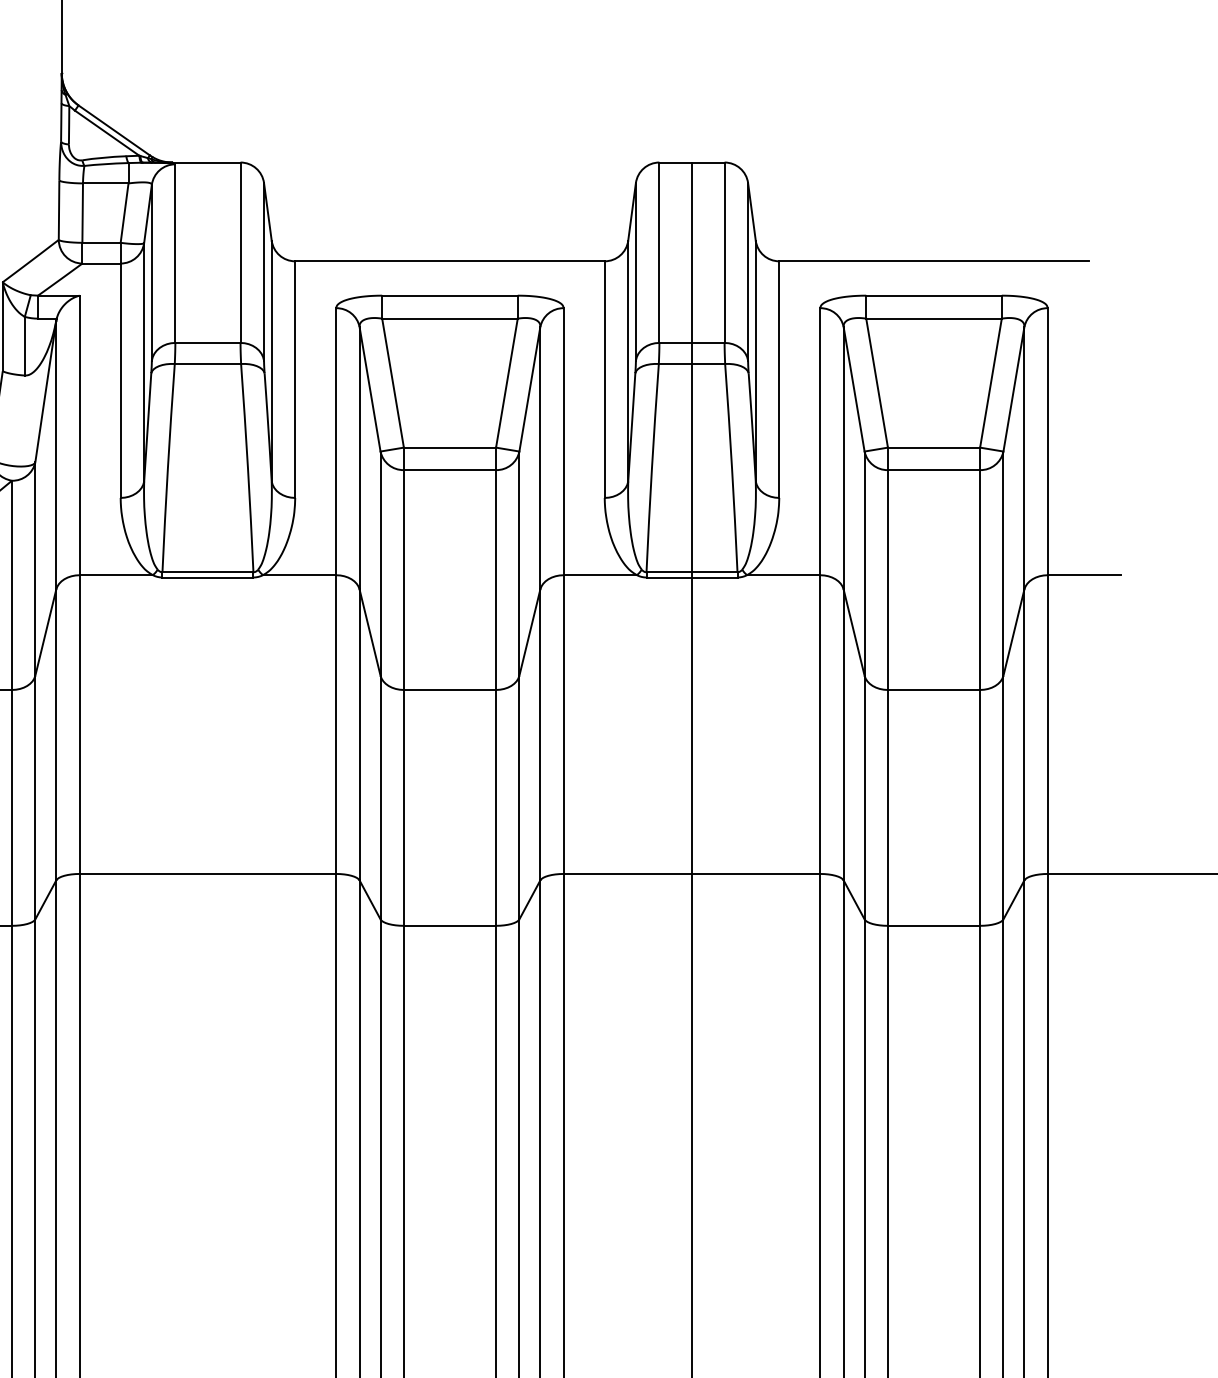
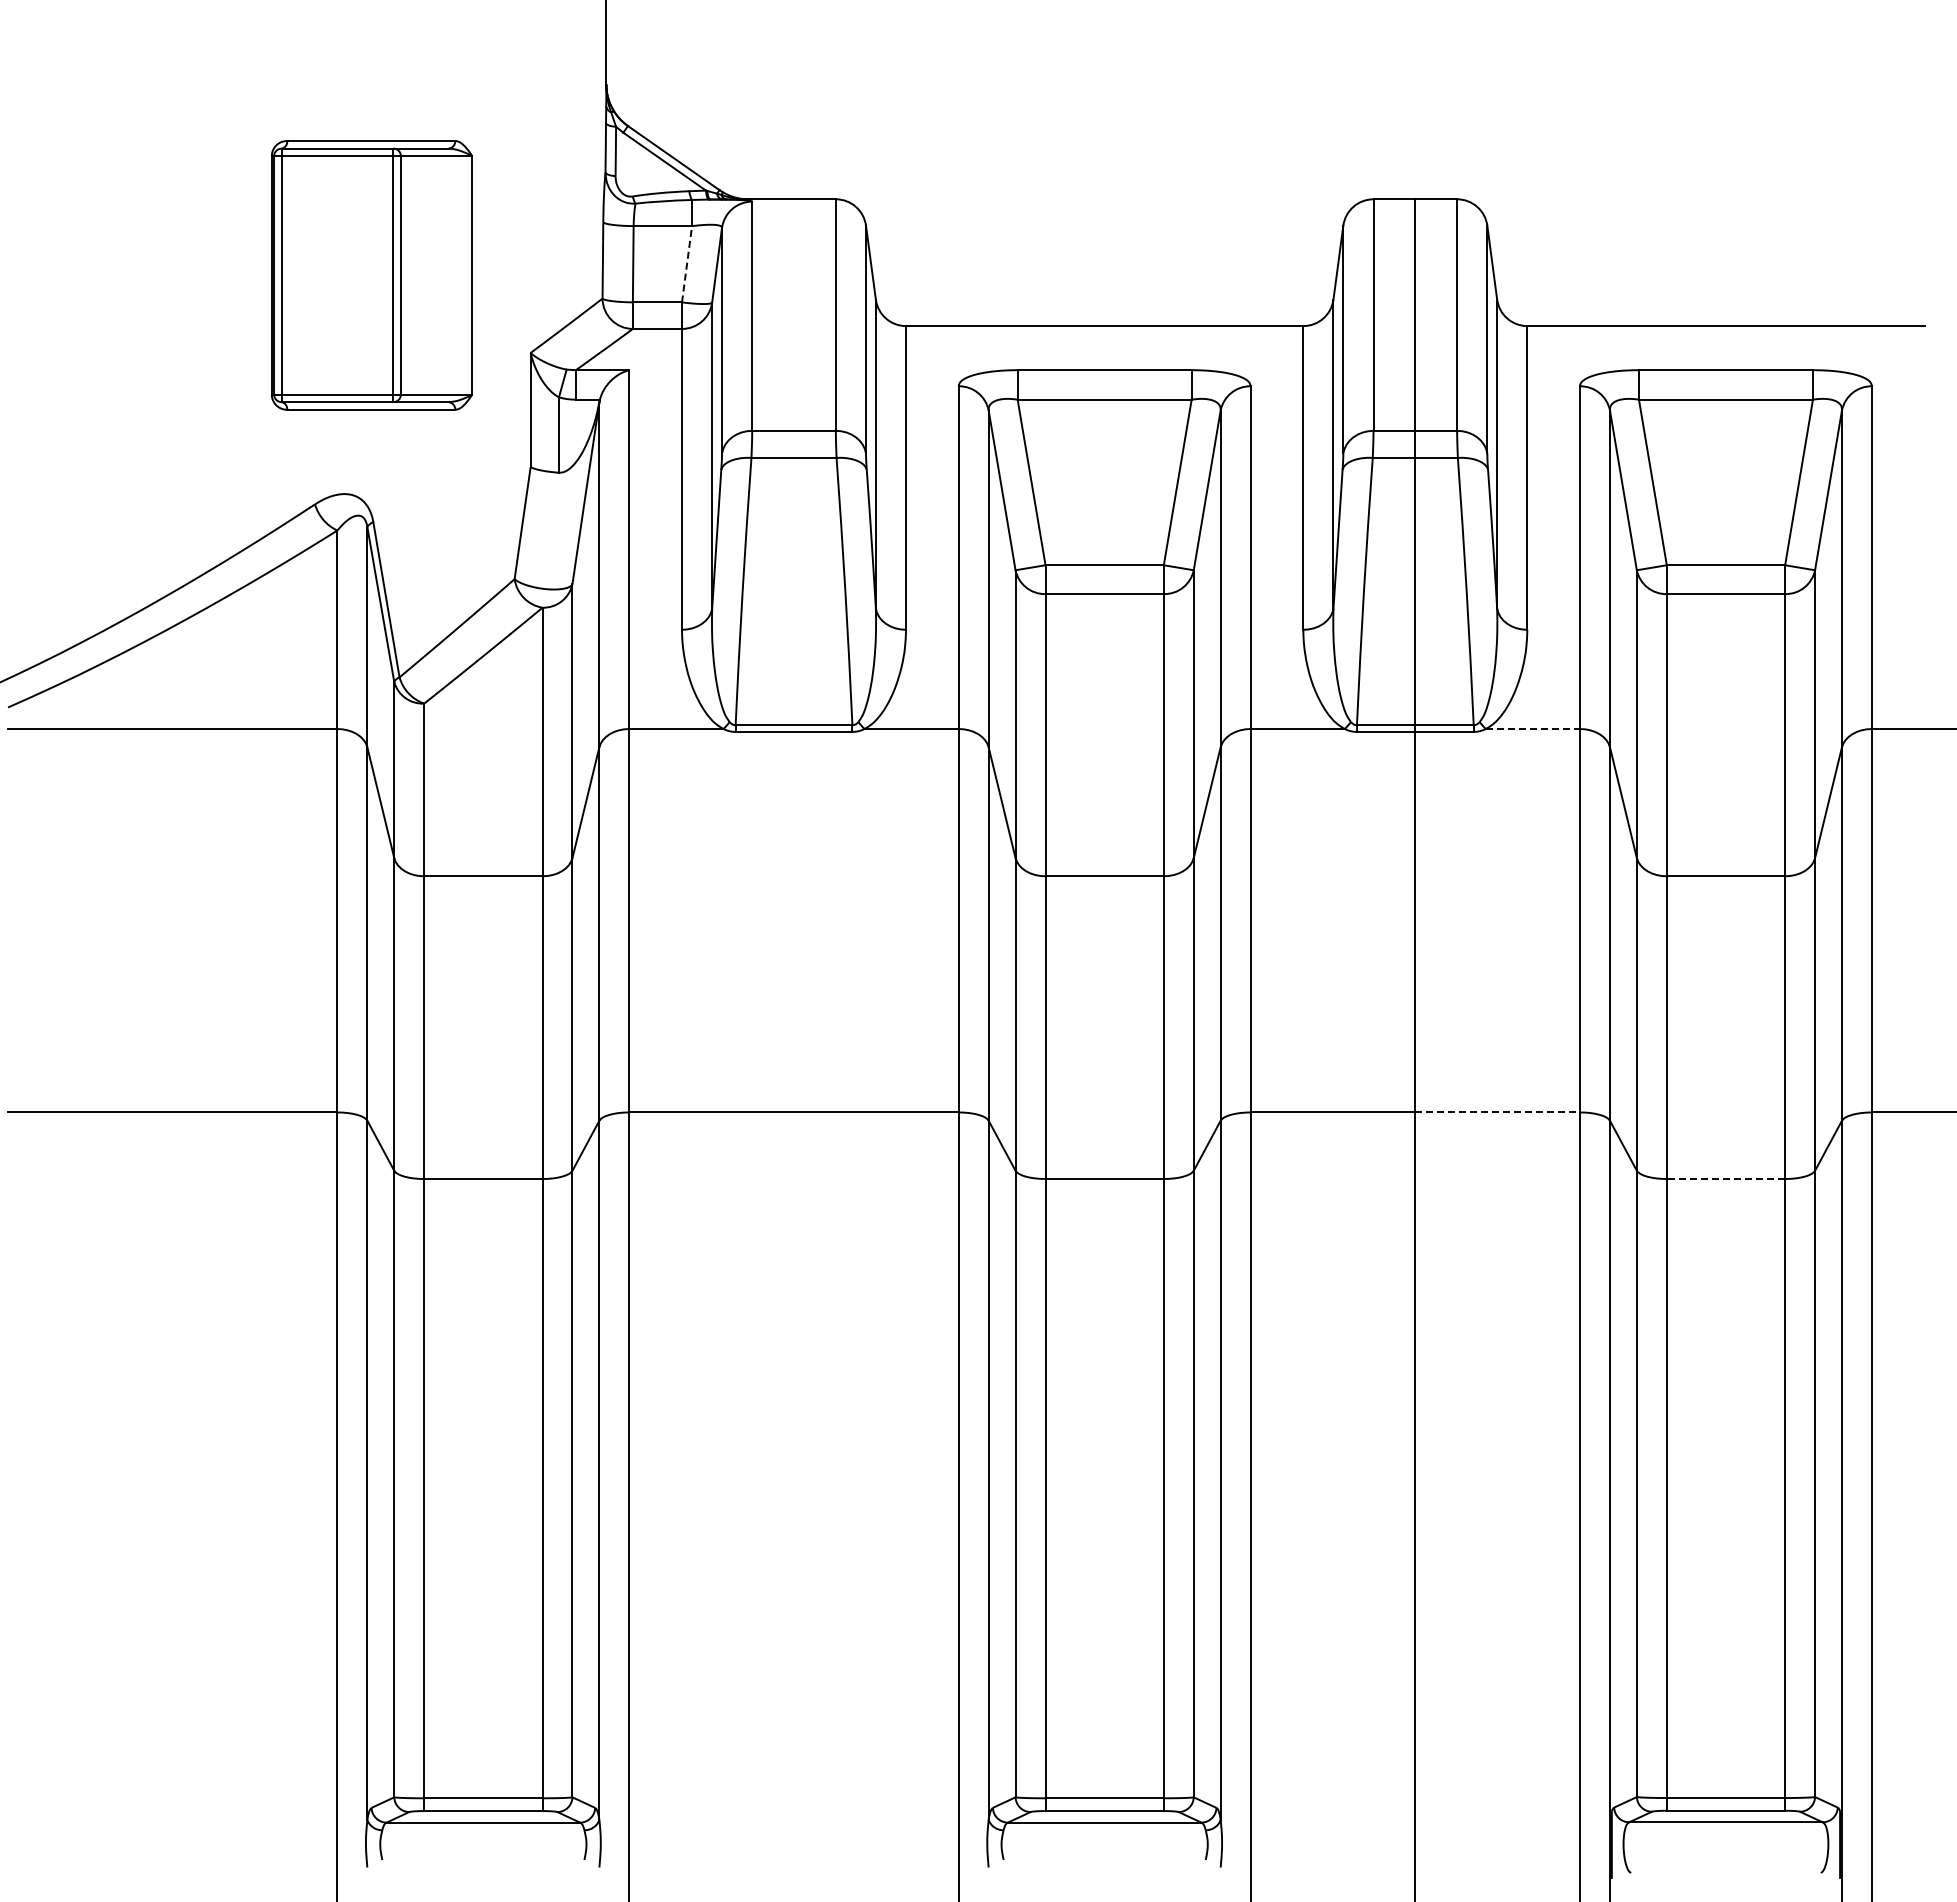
line: (124, 212) -> (687, 263), solid -> dashed
line: (784, 575) -> (1533, 729), solid -> dashed
line: (756, 874) -> (1498, 1112), solid -> dashed
line: (933, 926) -> (1725, 1179), solid -> dashed

